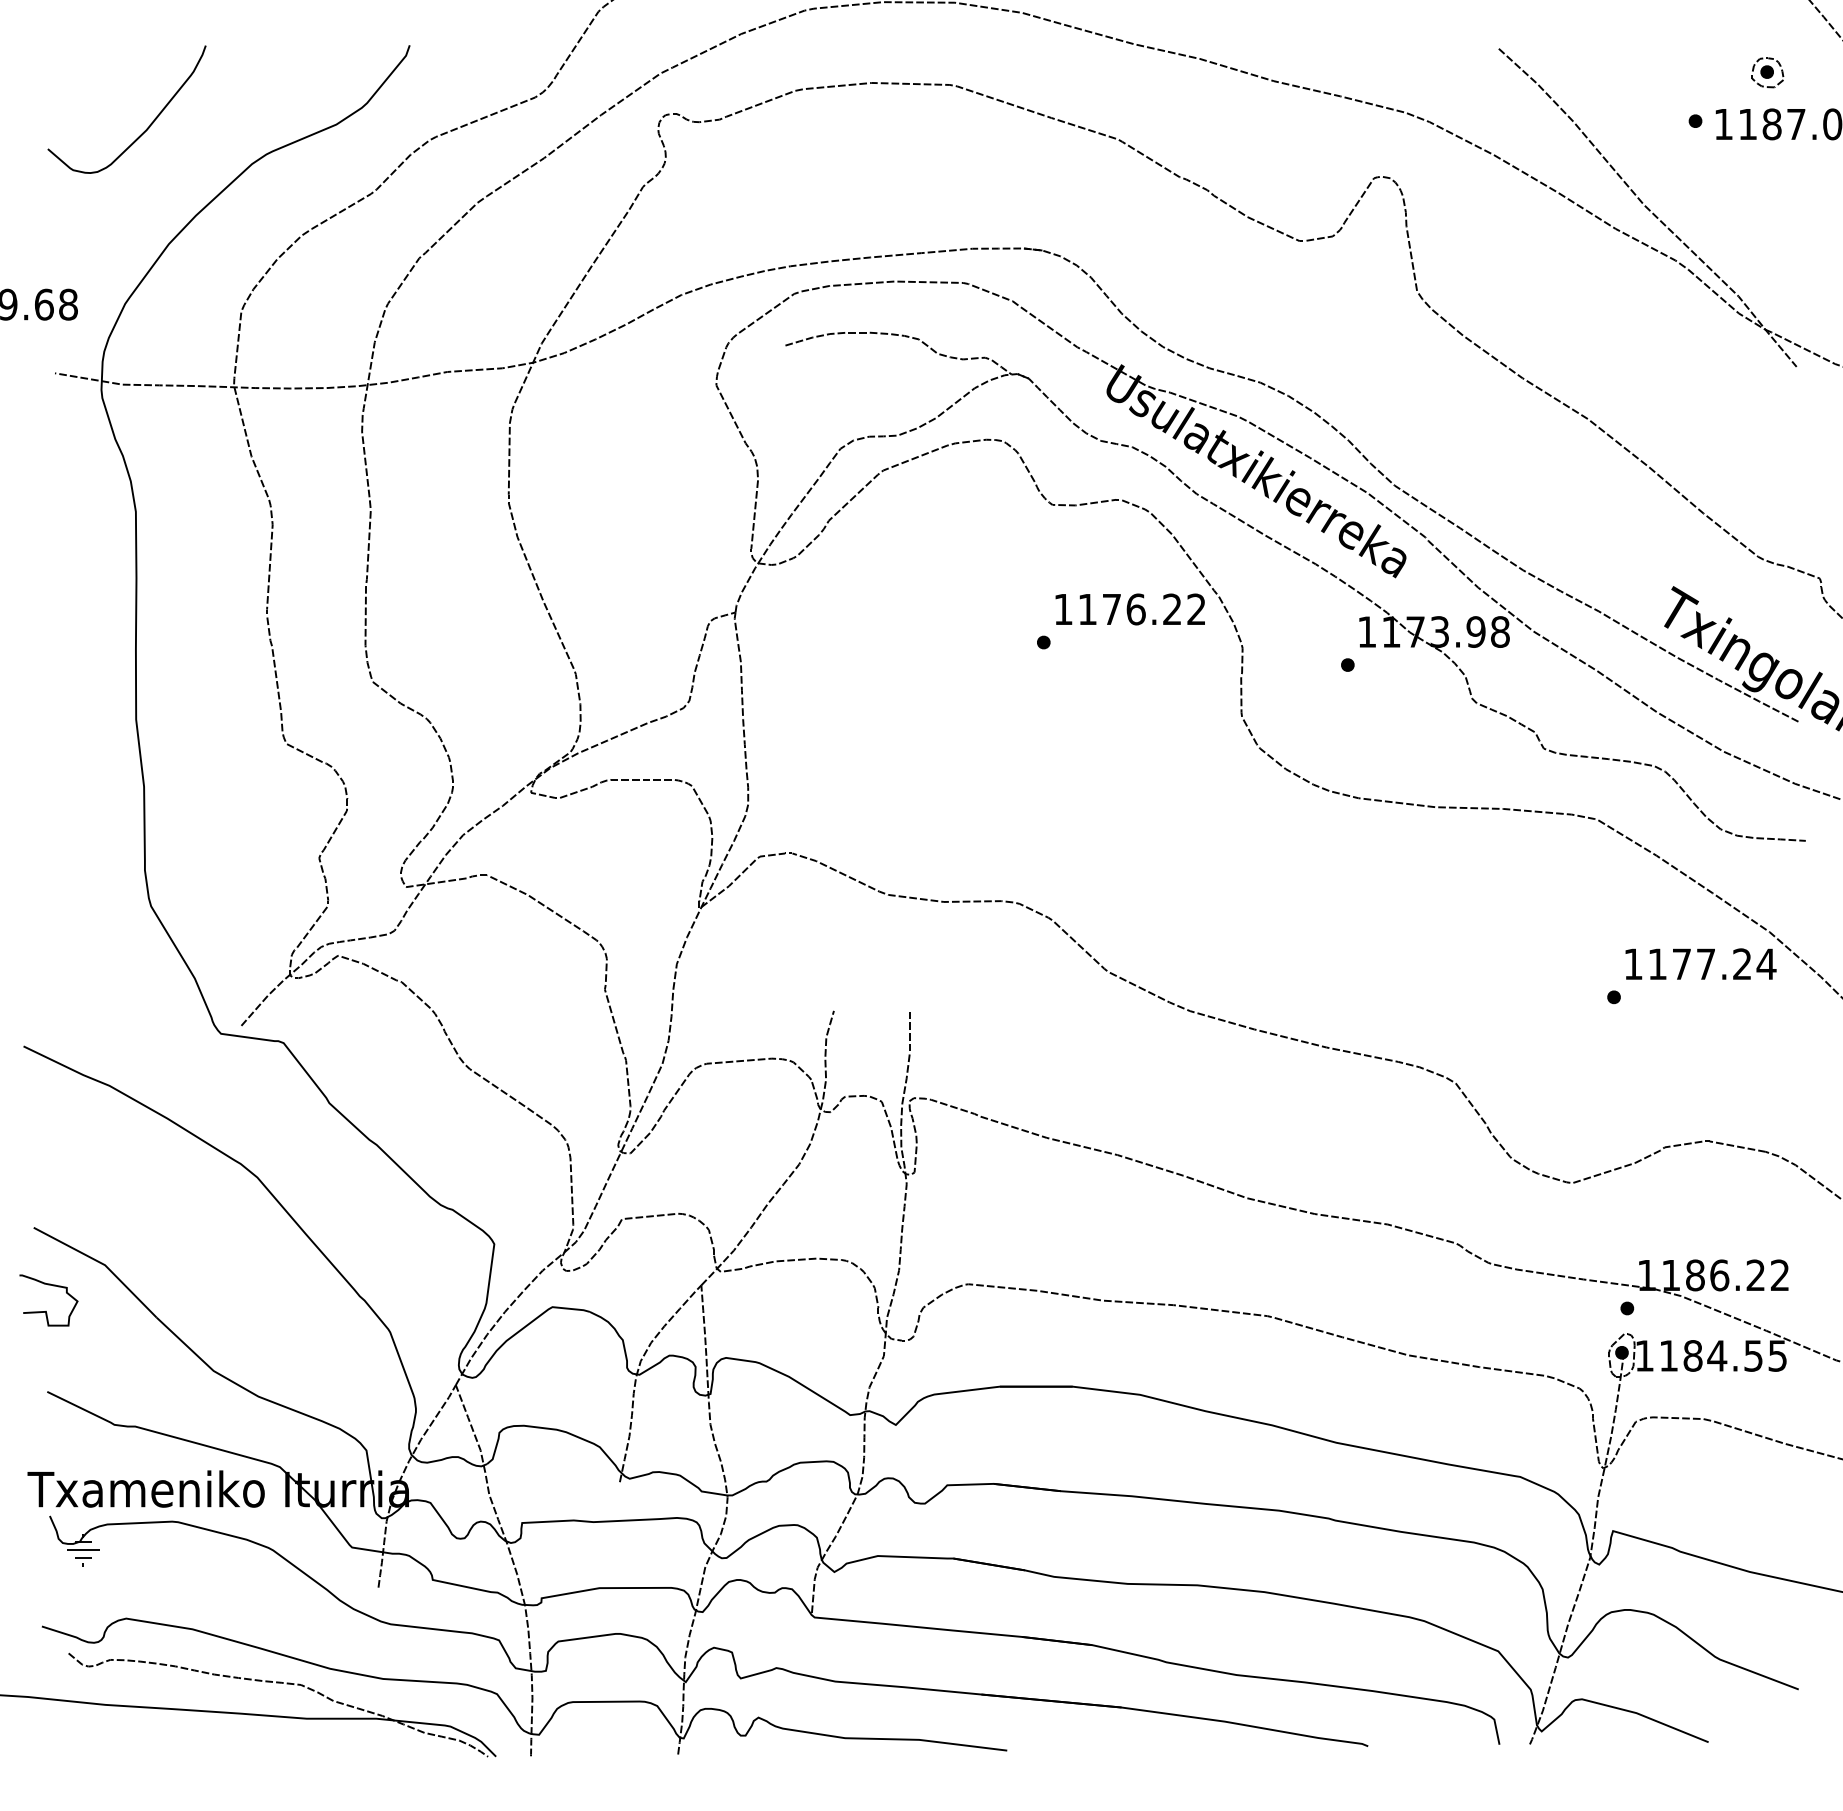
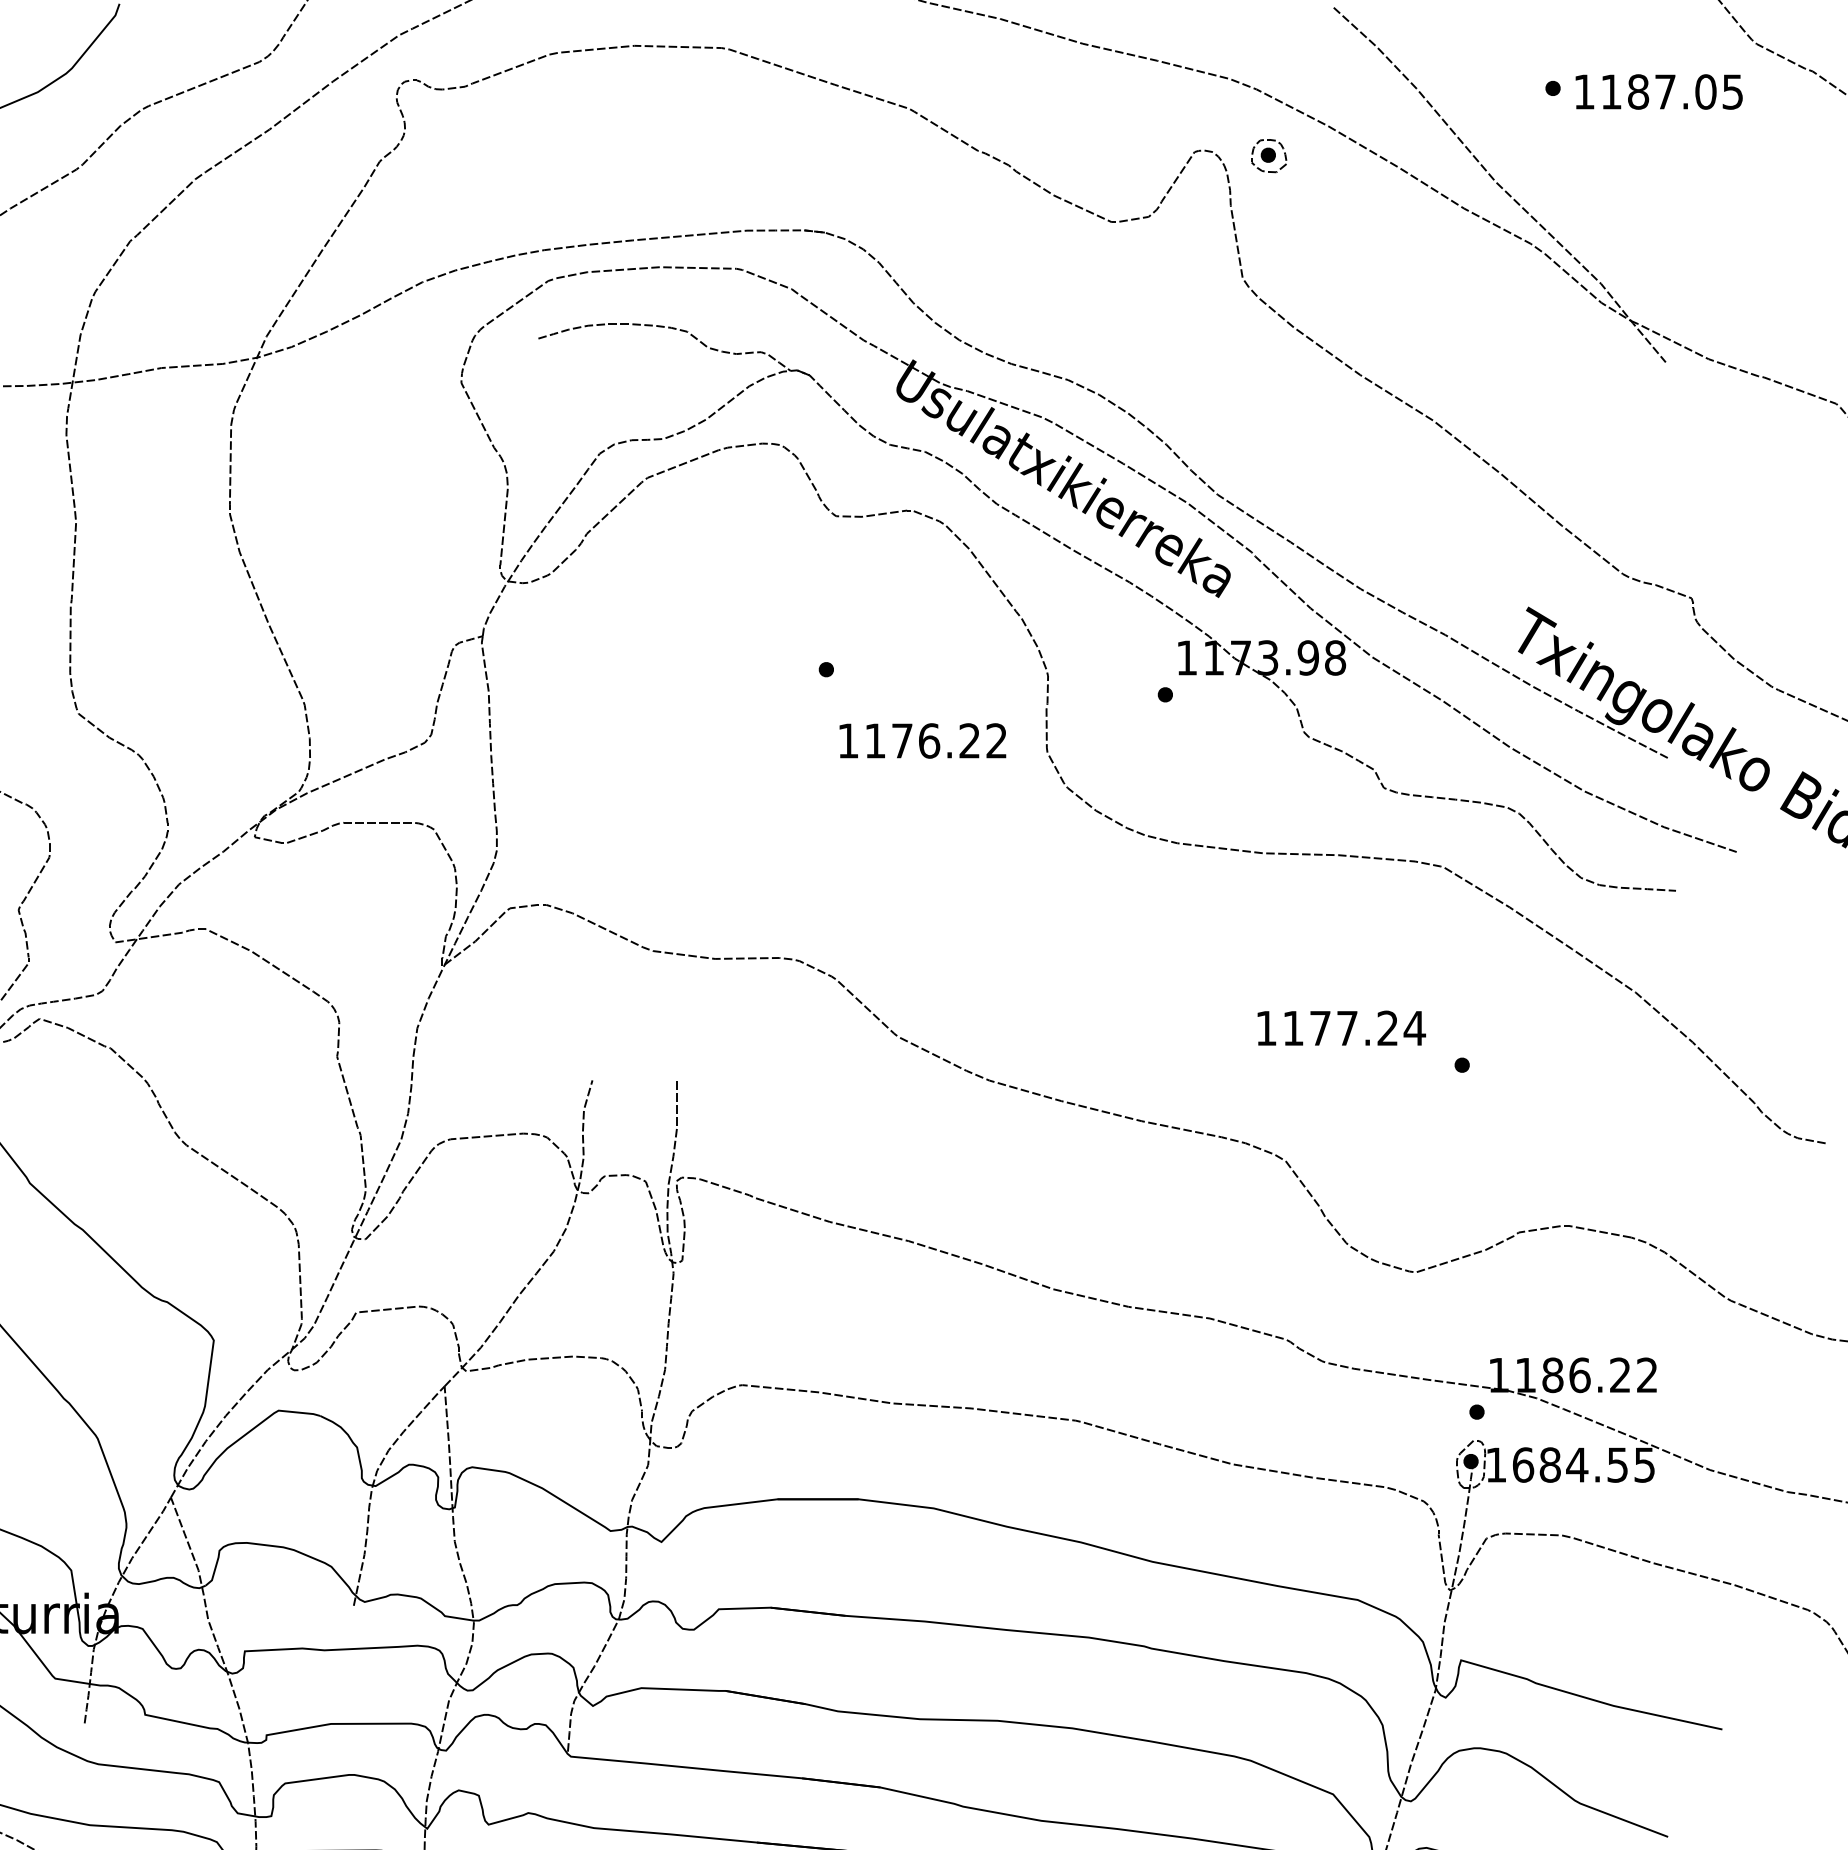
part: (1767, 72) -> (1268, 155), moved
text: (1129, 609) -> (921, 740), moved
text: (1700, 963) -> (1341, 1027), moved
text: (1668, 1355) -> (1522, 1464), 1184.55 -> 1684.55

